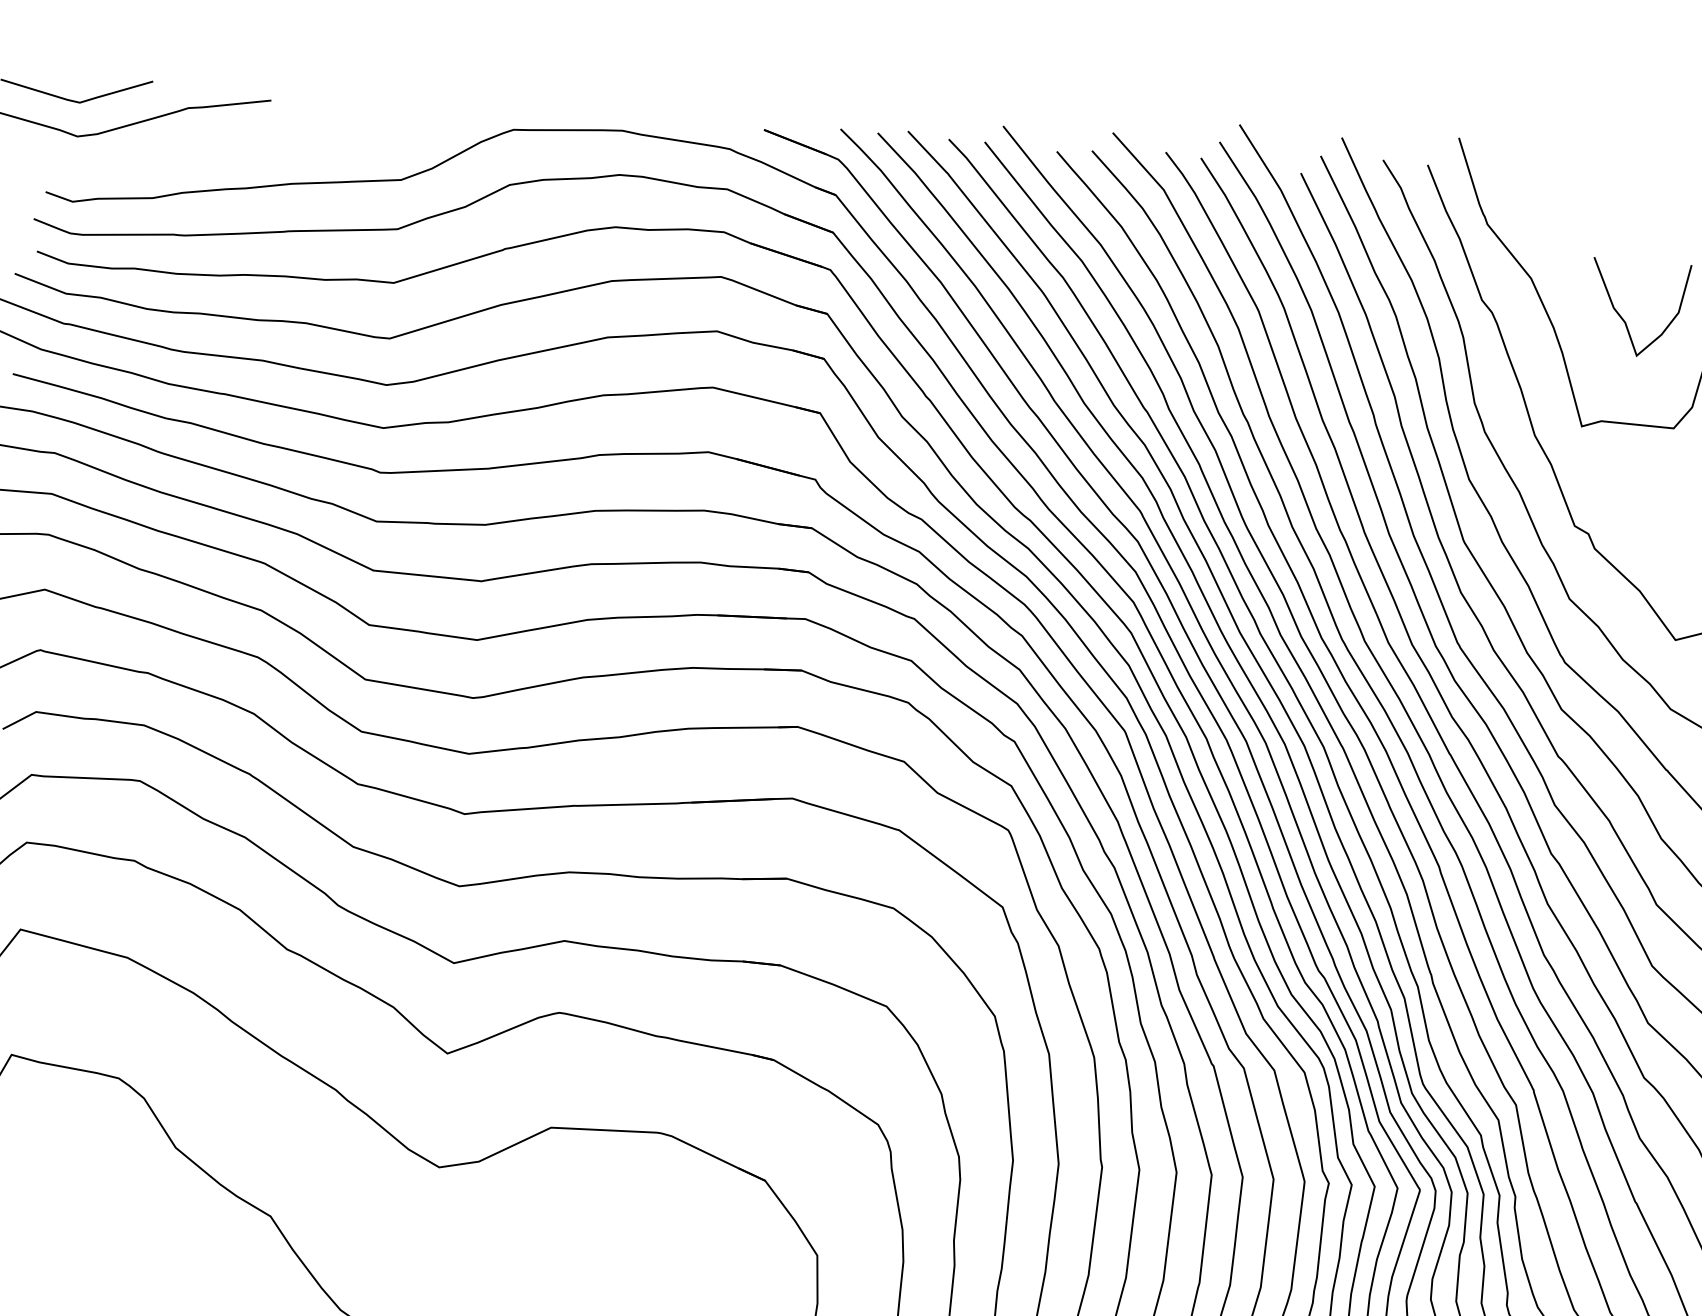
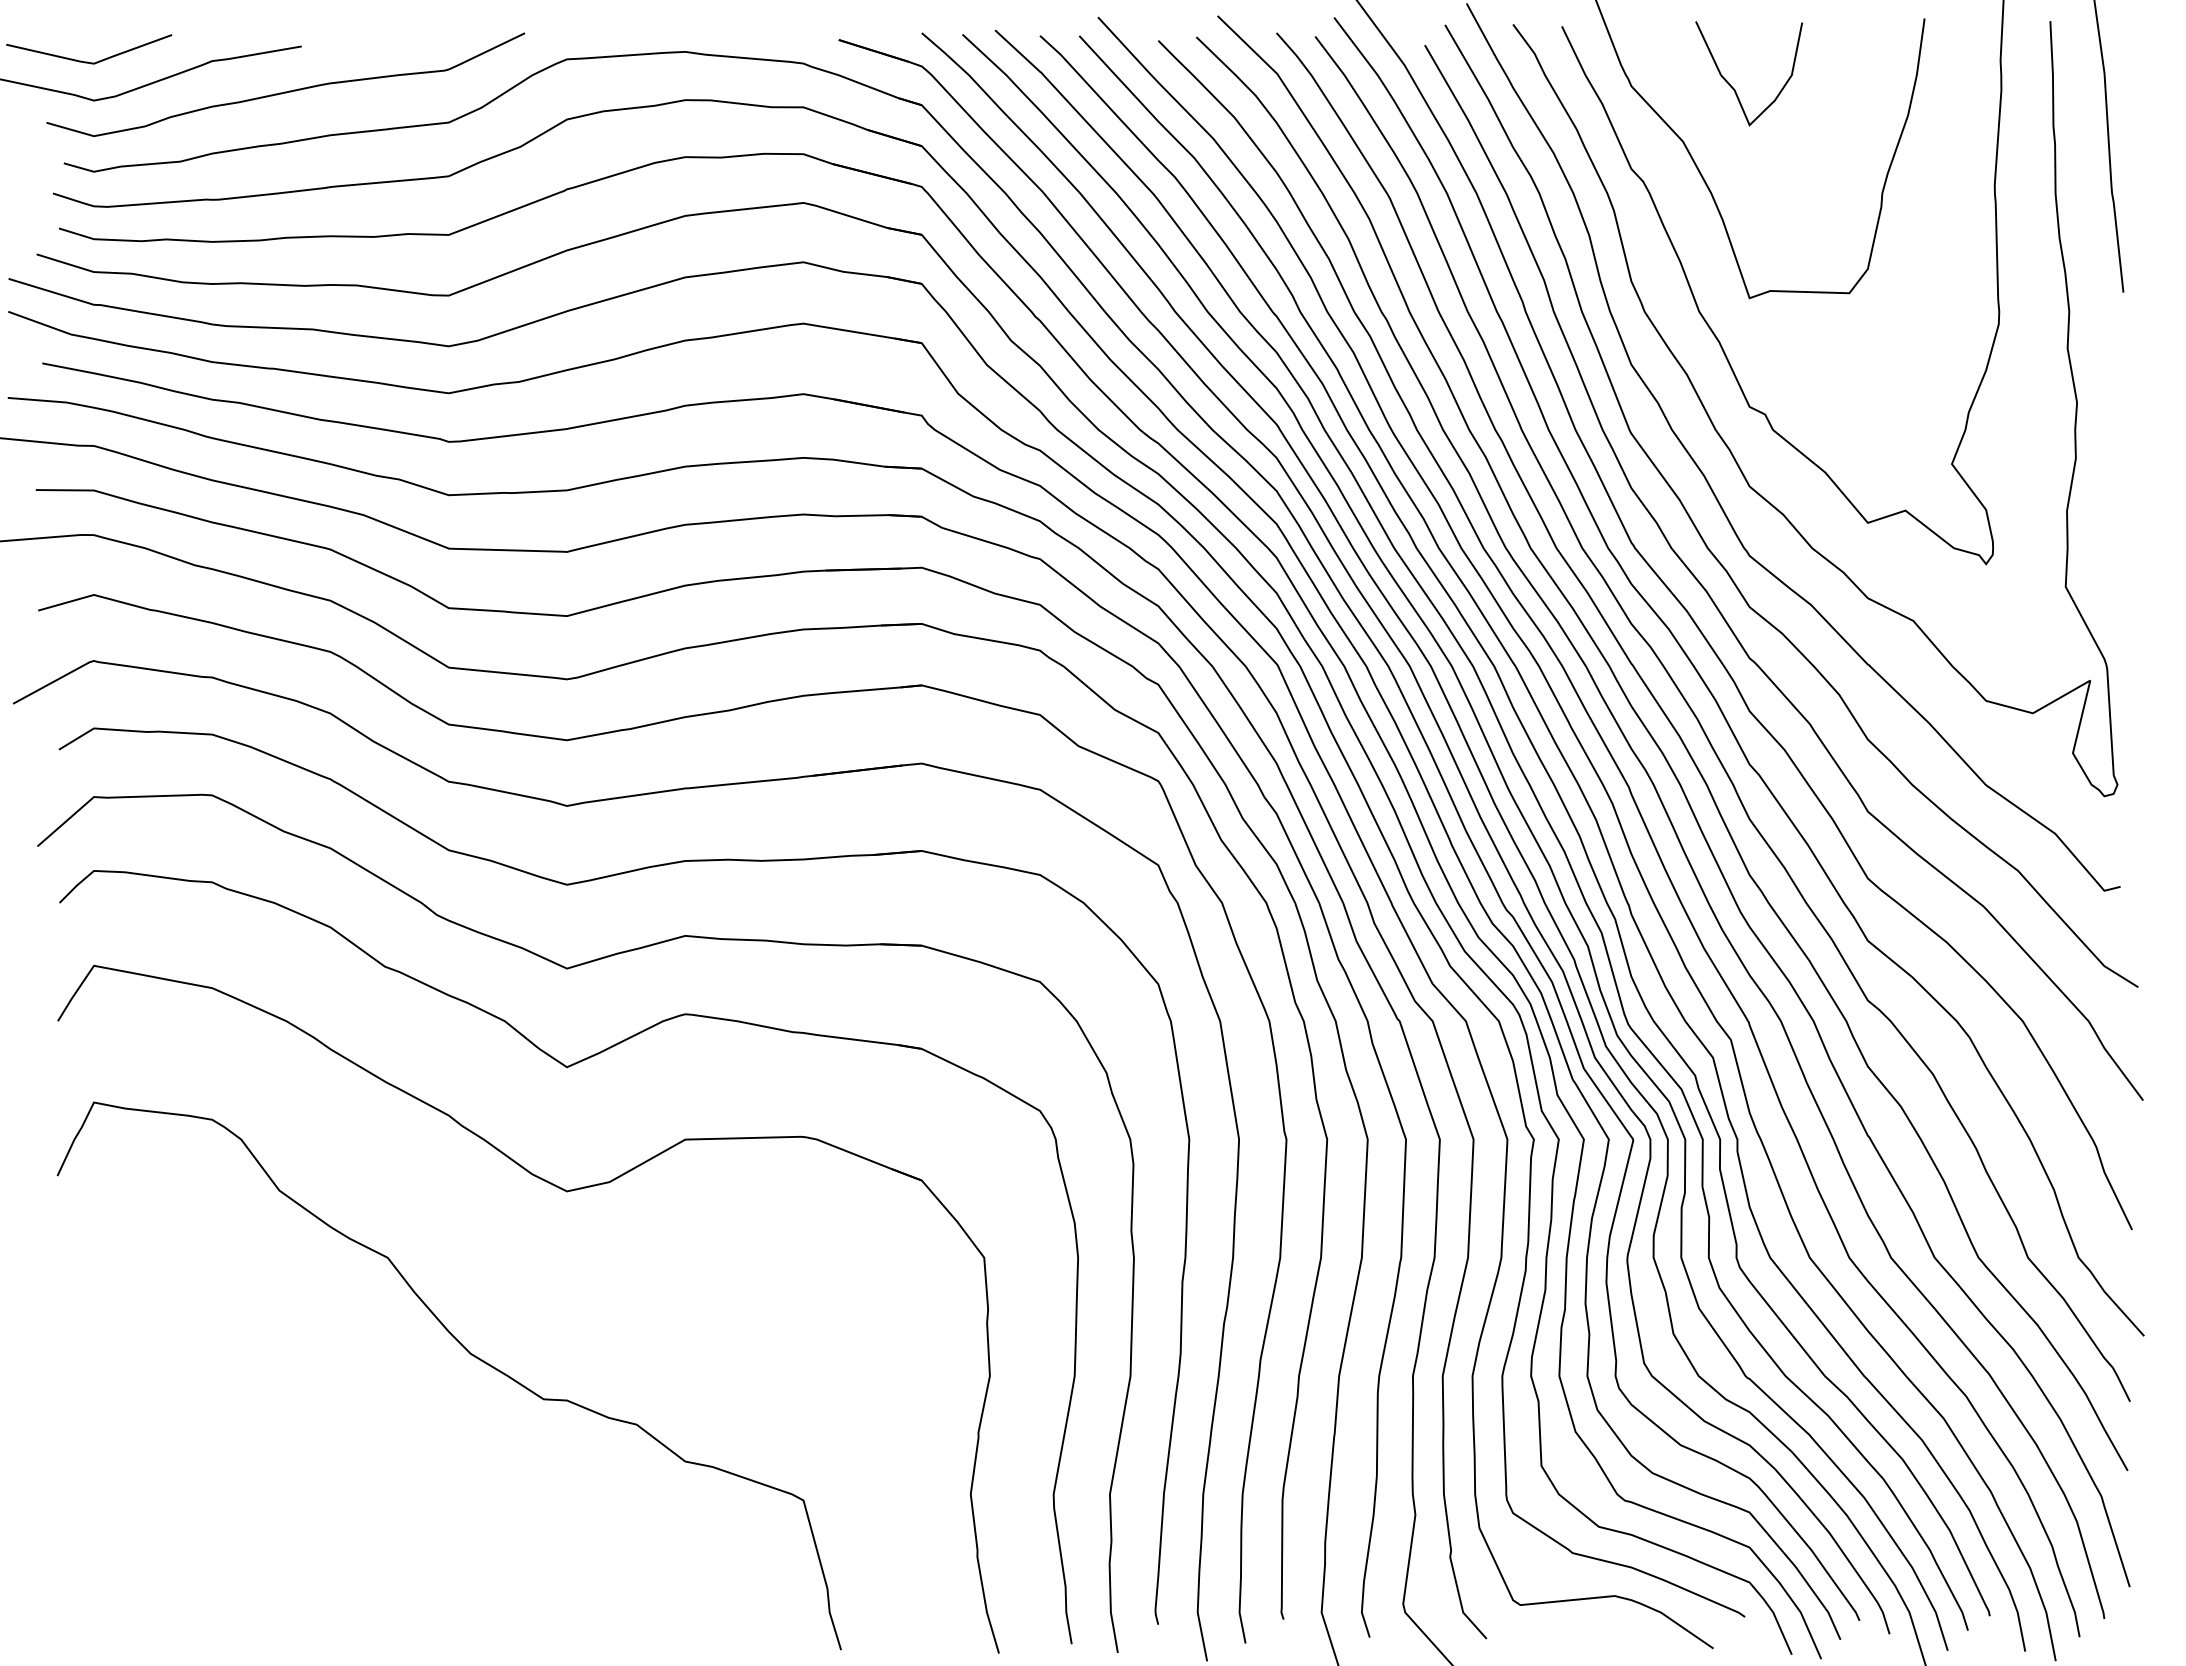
curve: (253, 140) -> (285, 91), added
curve: (1624, 320) -> (1733, 87), moved

